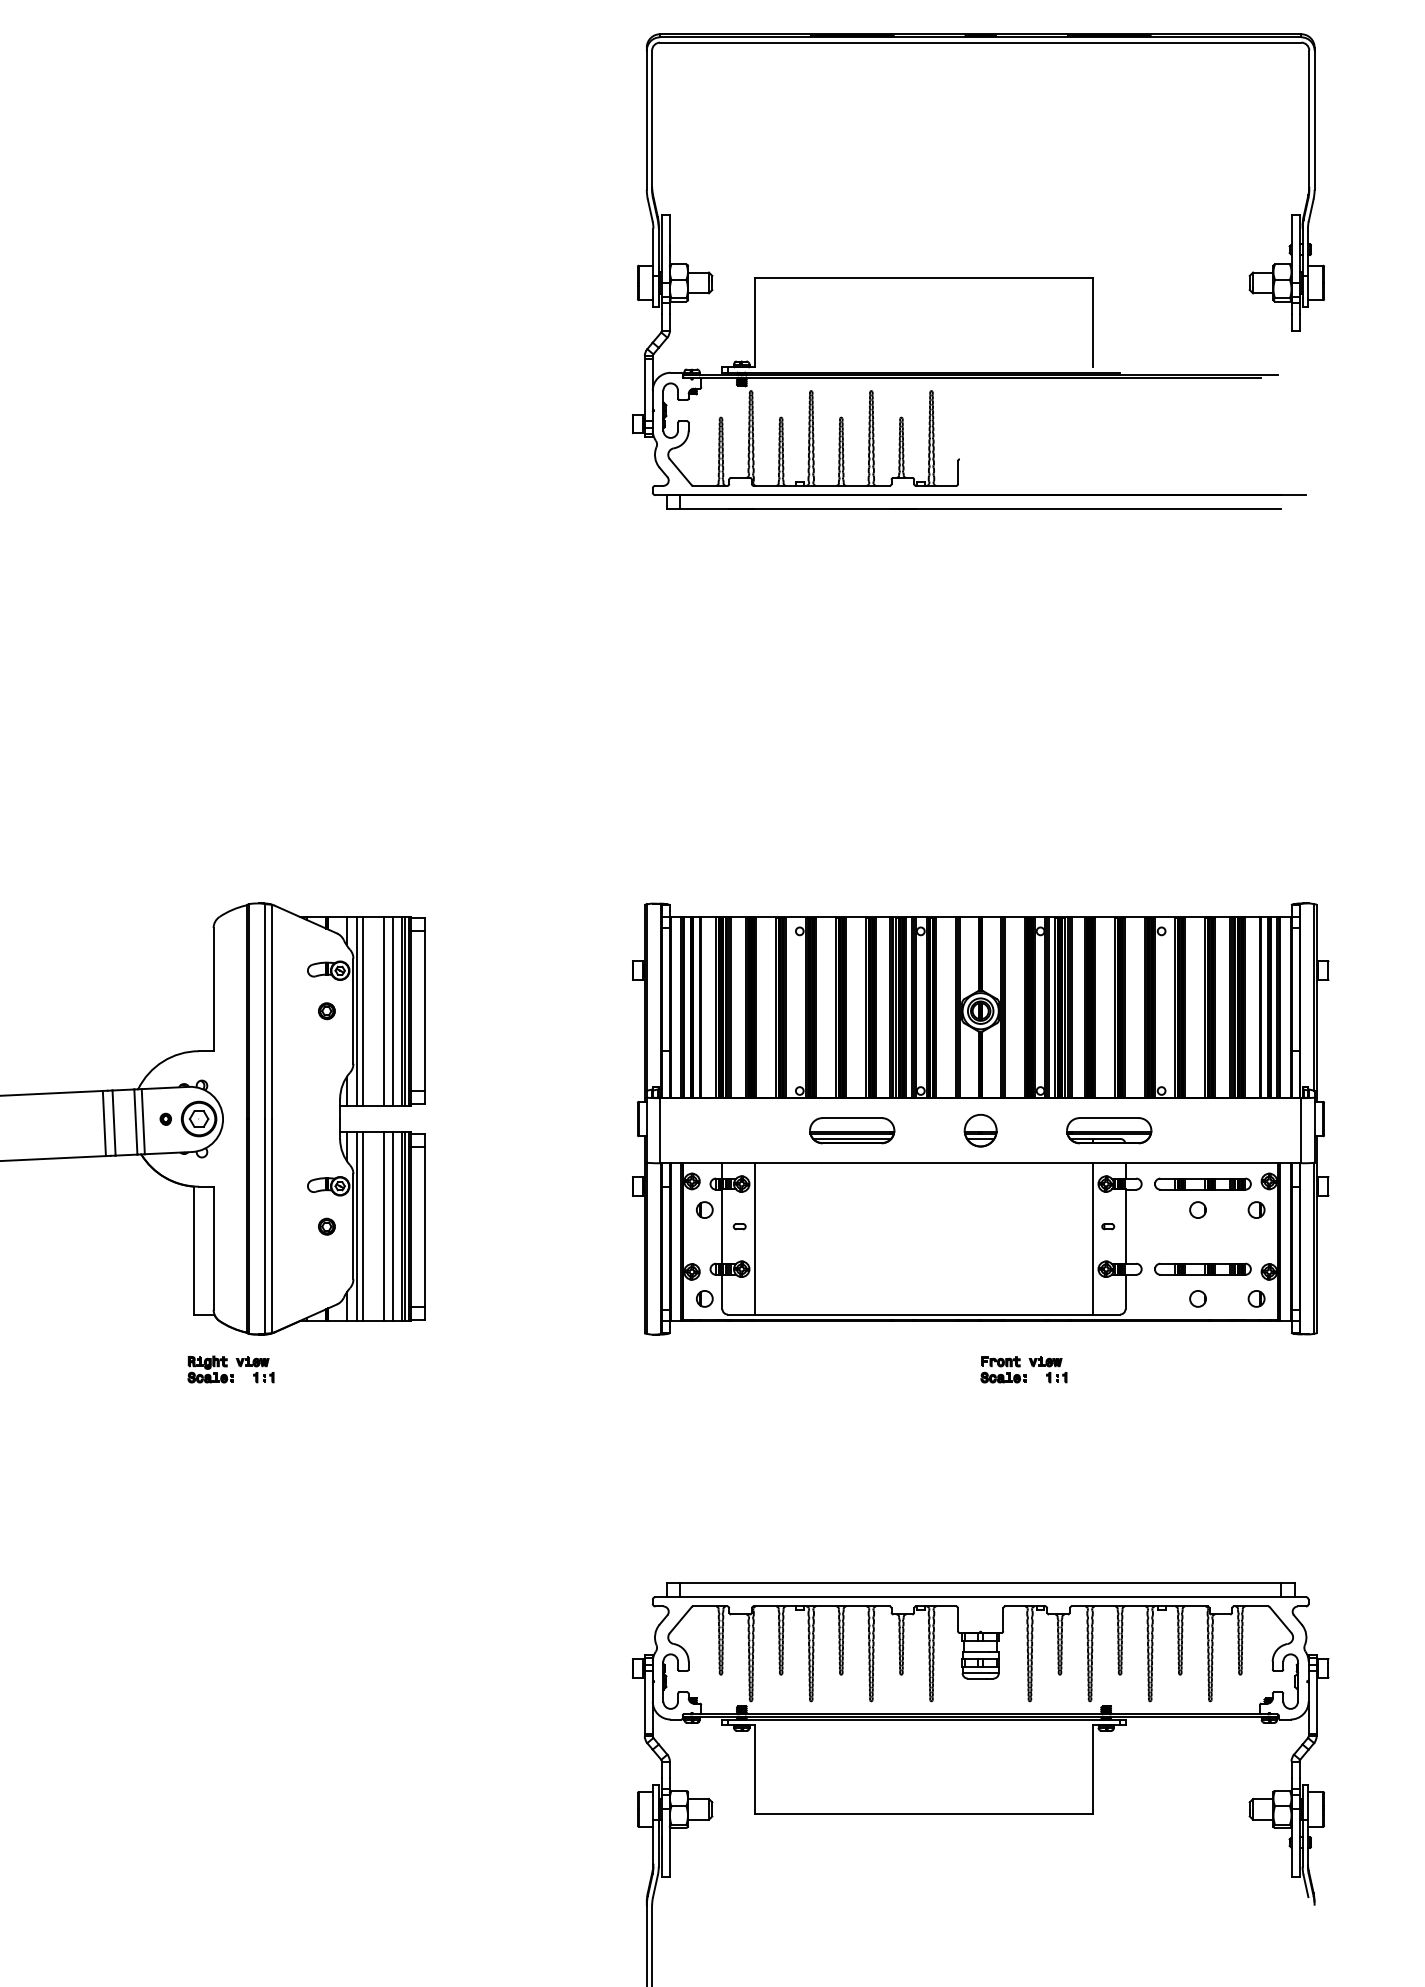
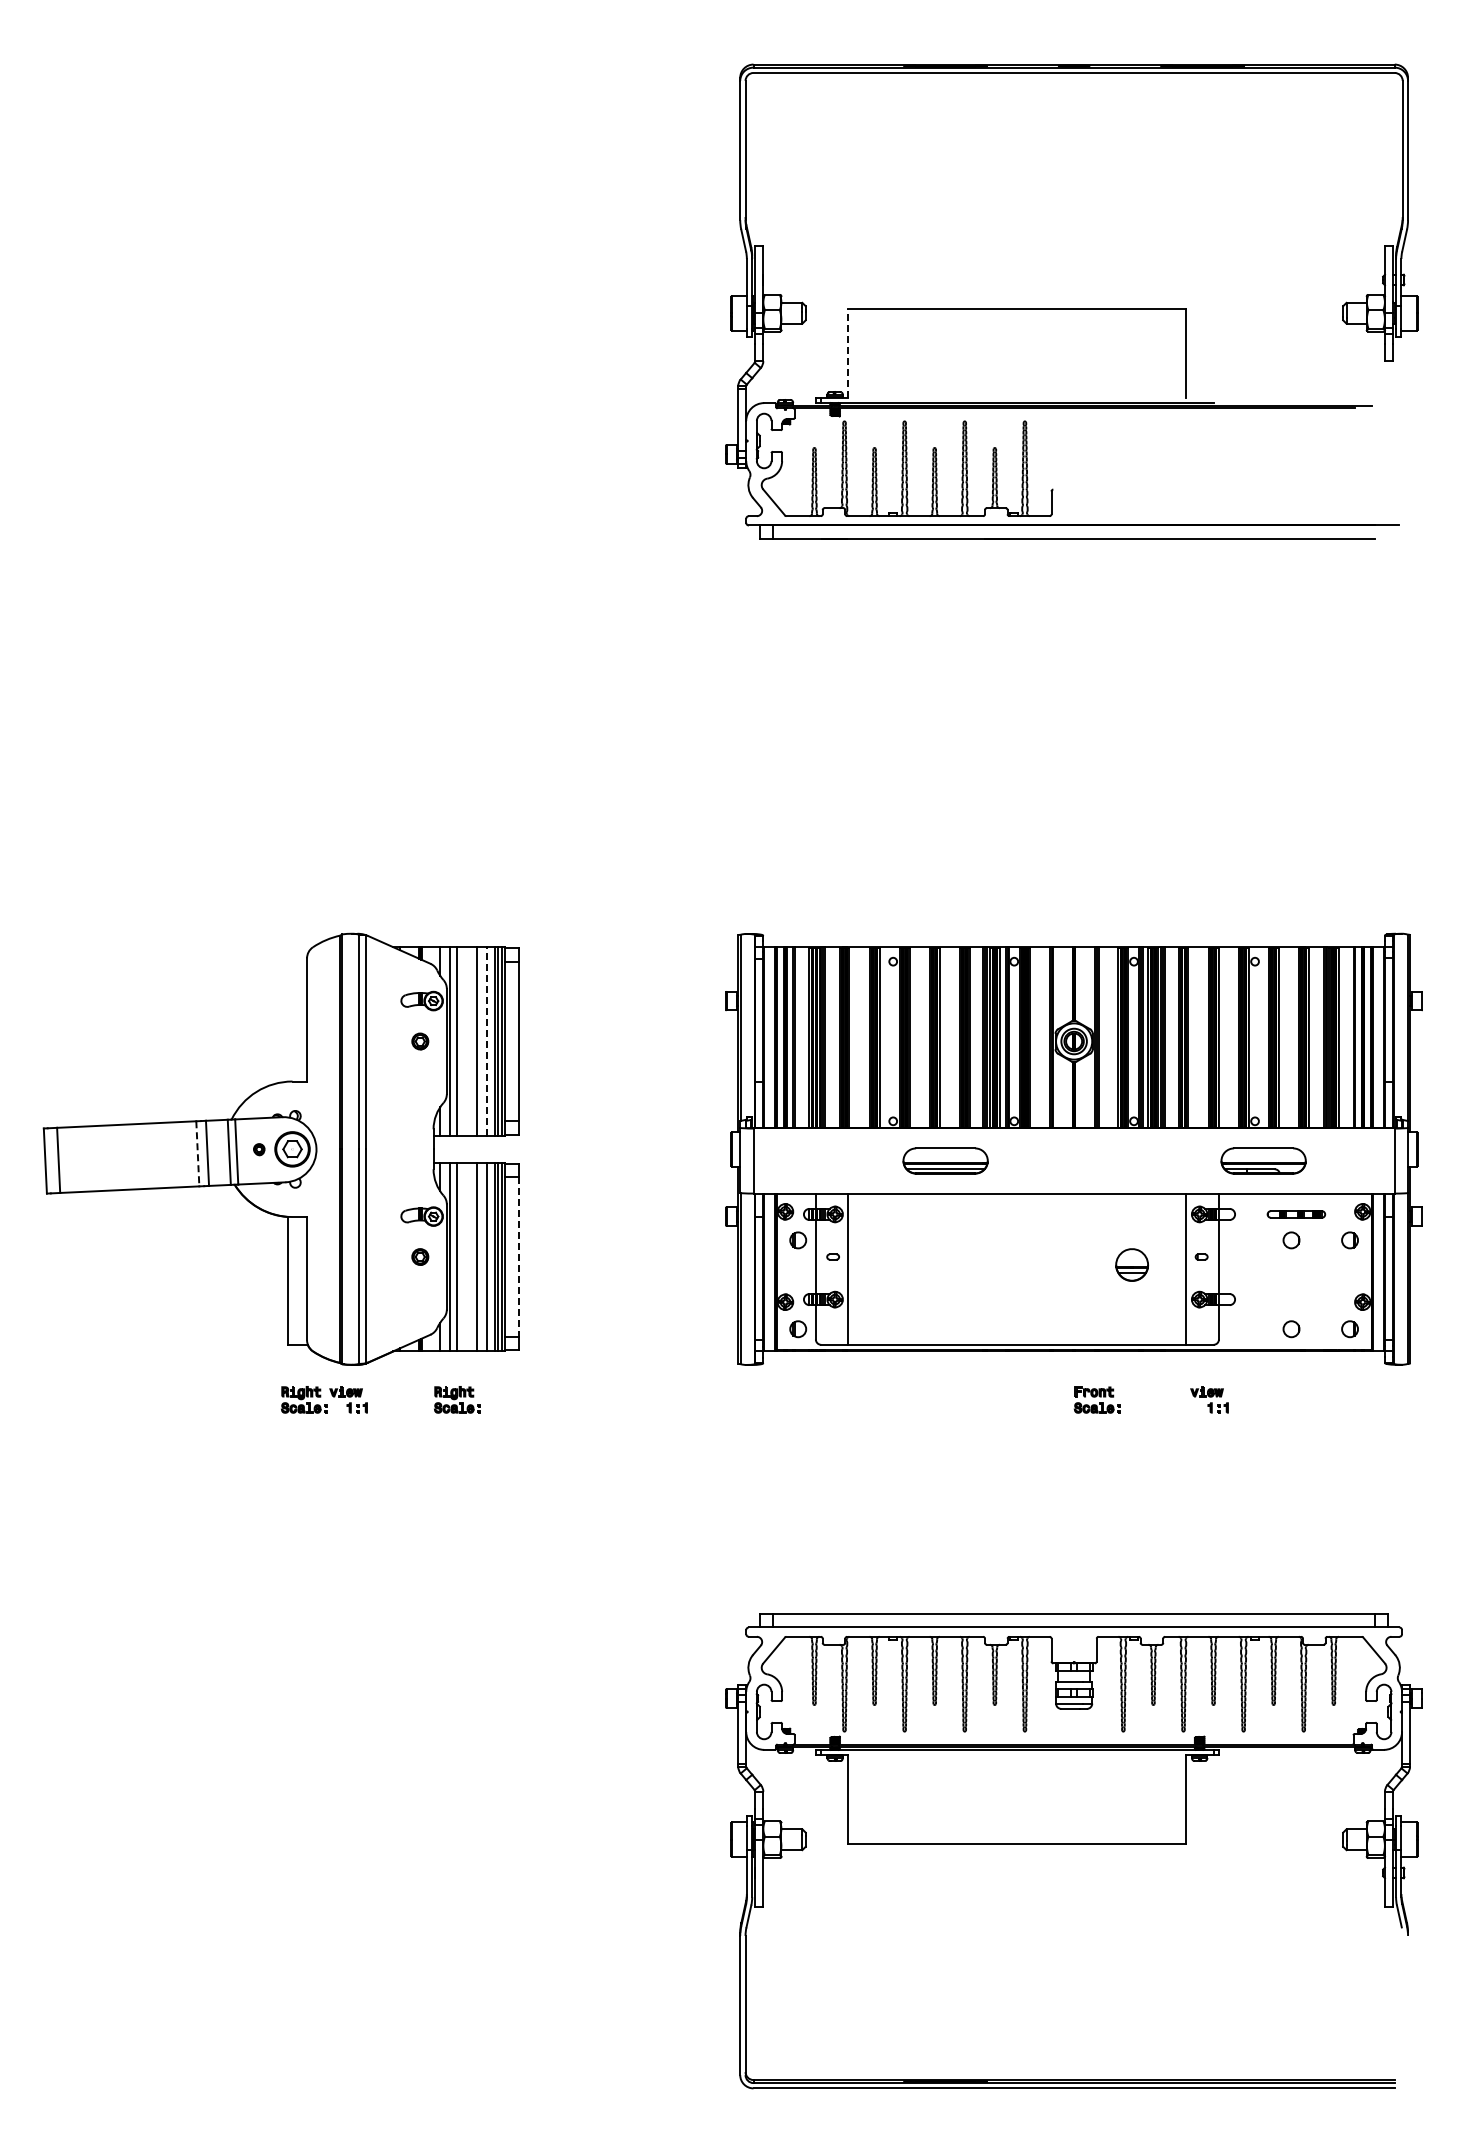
line: (755, 323) -> (848, 353), solid -> dashed
line: (393, 1011) -> (486, 1041), solid -> dashed
line: (104, 1123) -> (197, 1153), solid -> dashed
part: (980, 1130) -> (1131, 1264), moved
part: (1109, 1130) -> (1263, 1160), moved
part: (1203, 1184) -> (1296, 1214), size x0.6
line: (425, 1226) -> (518, 1256), solid -> dashed
part: (1203, 1269) -> (1296, 1299), removed
part: (364, 1369) -> (457, 1399), added
part: (1048, 1369) -> (1209, 1399), moved

